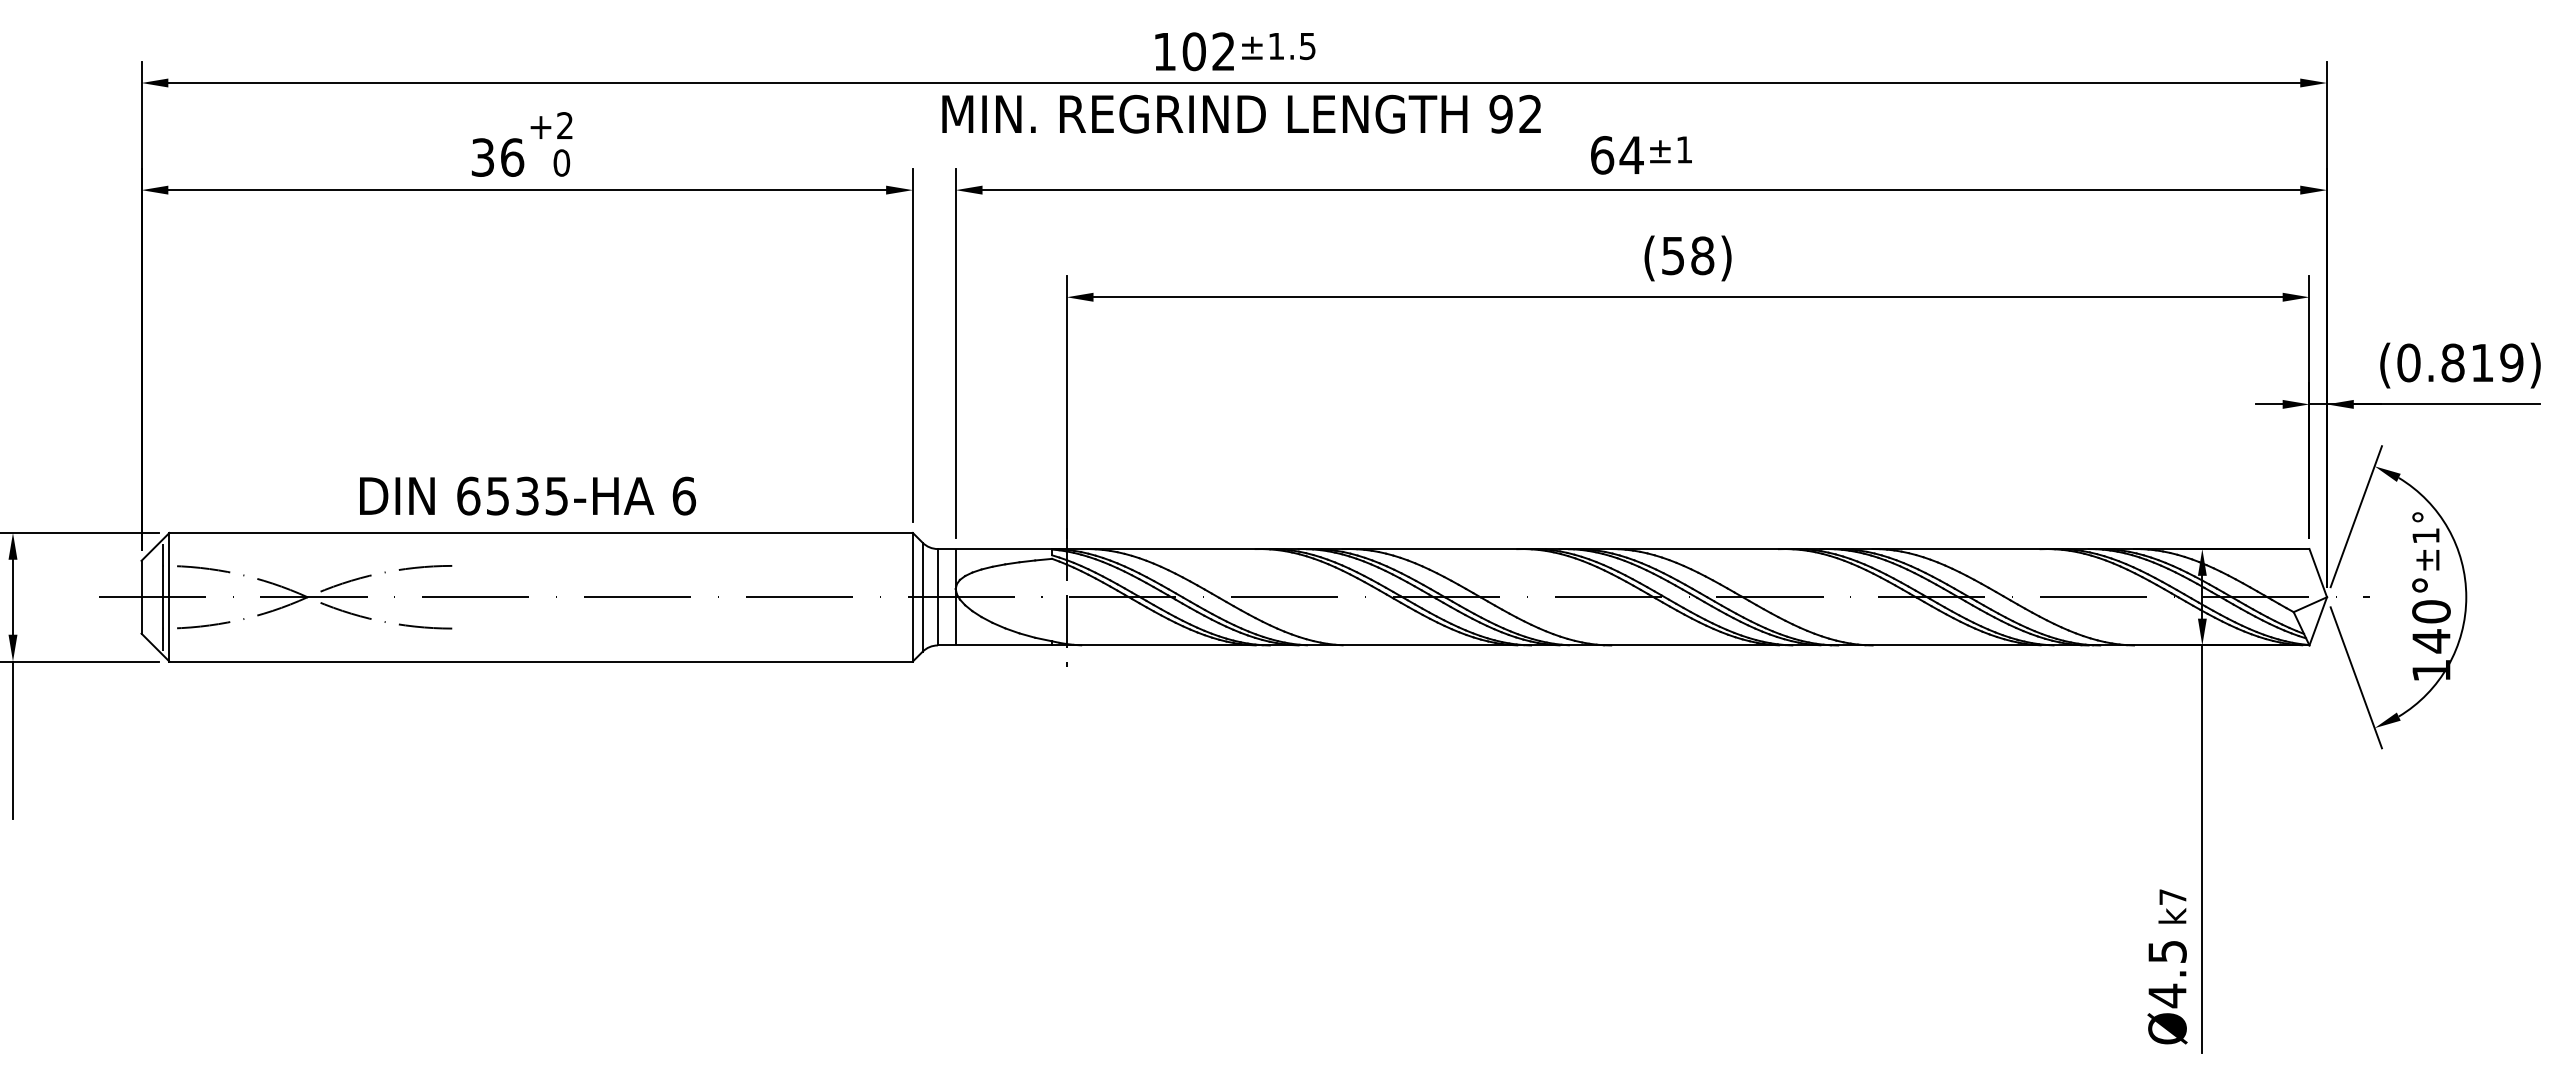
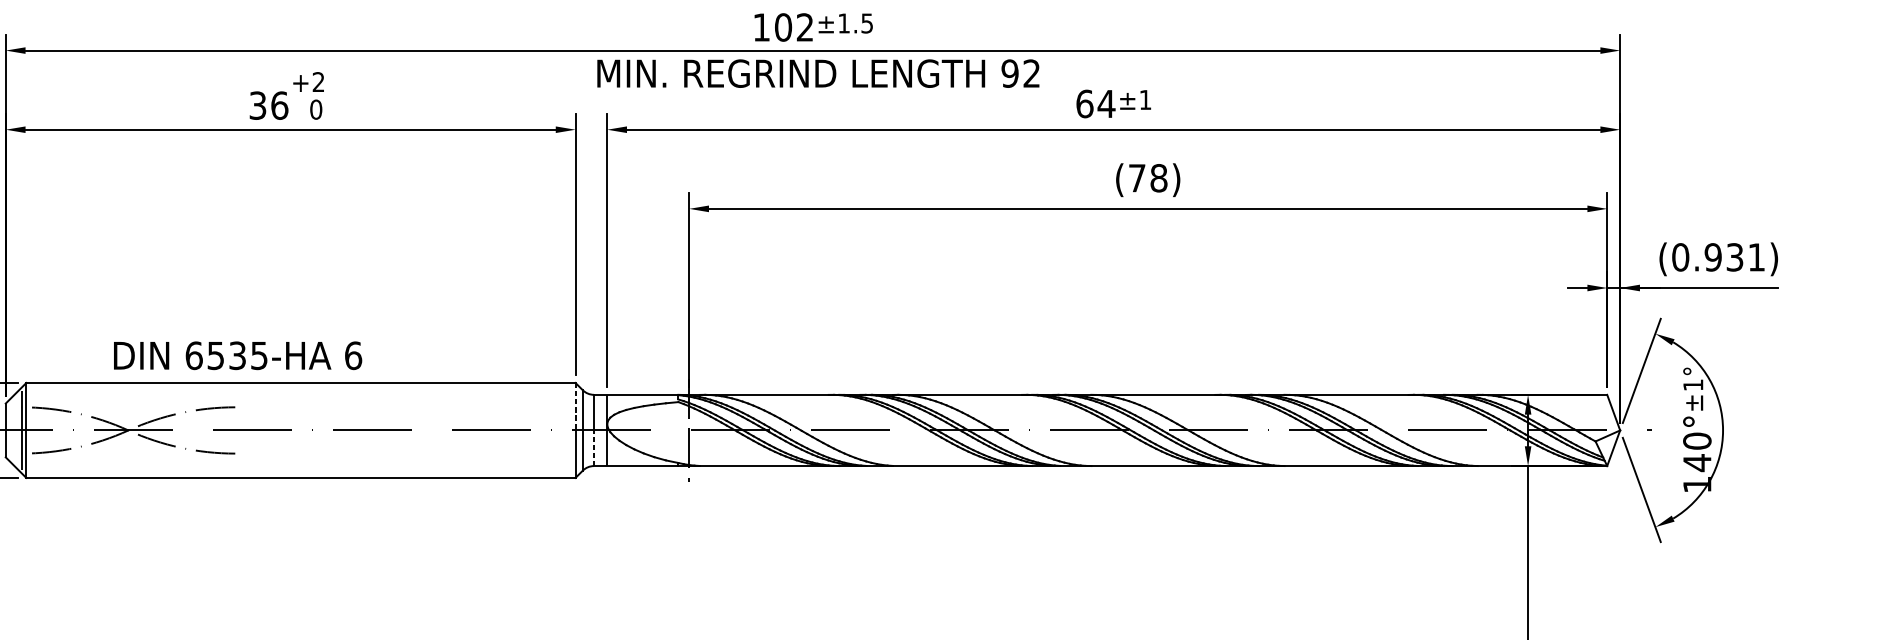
text: (1673, 256) -> (1137, 178), (58) -> (78)
text: (2482, 362) -> (1735, 257), (0.819) -> (0.931)
text: (527, 495) -> (237, 355), moved
line: (912, 565) -> (575, 407), solid -> dashed
line: (937, 620) -> (593, 447), solid -> dashed

